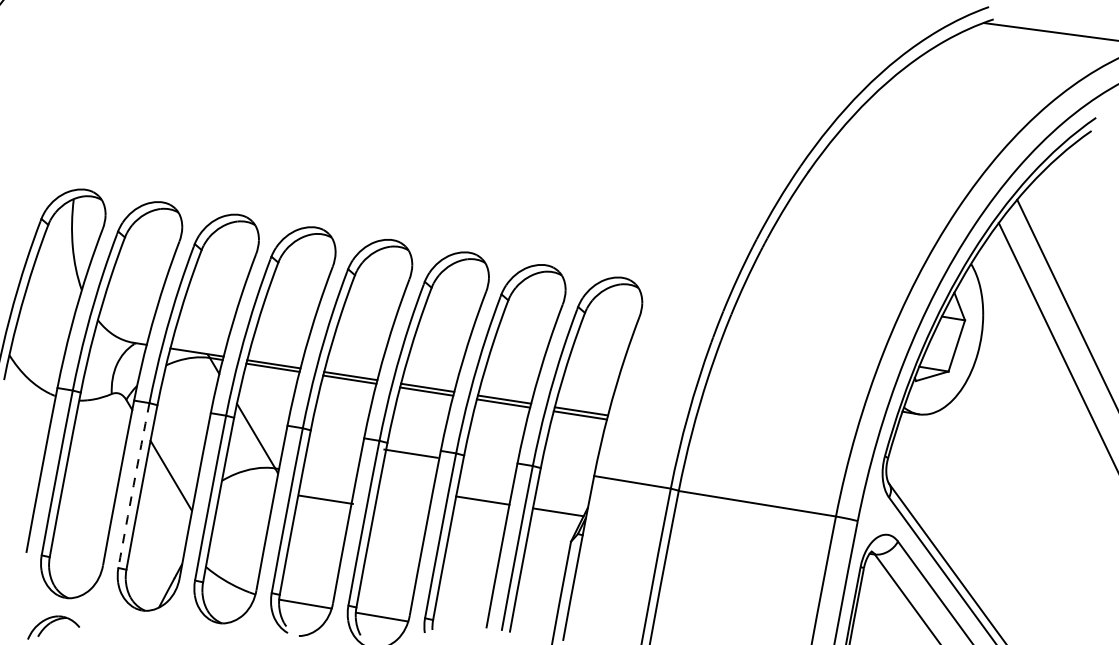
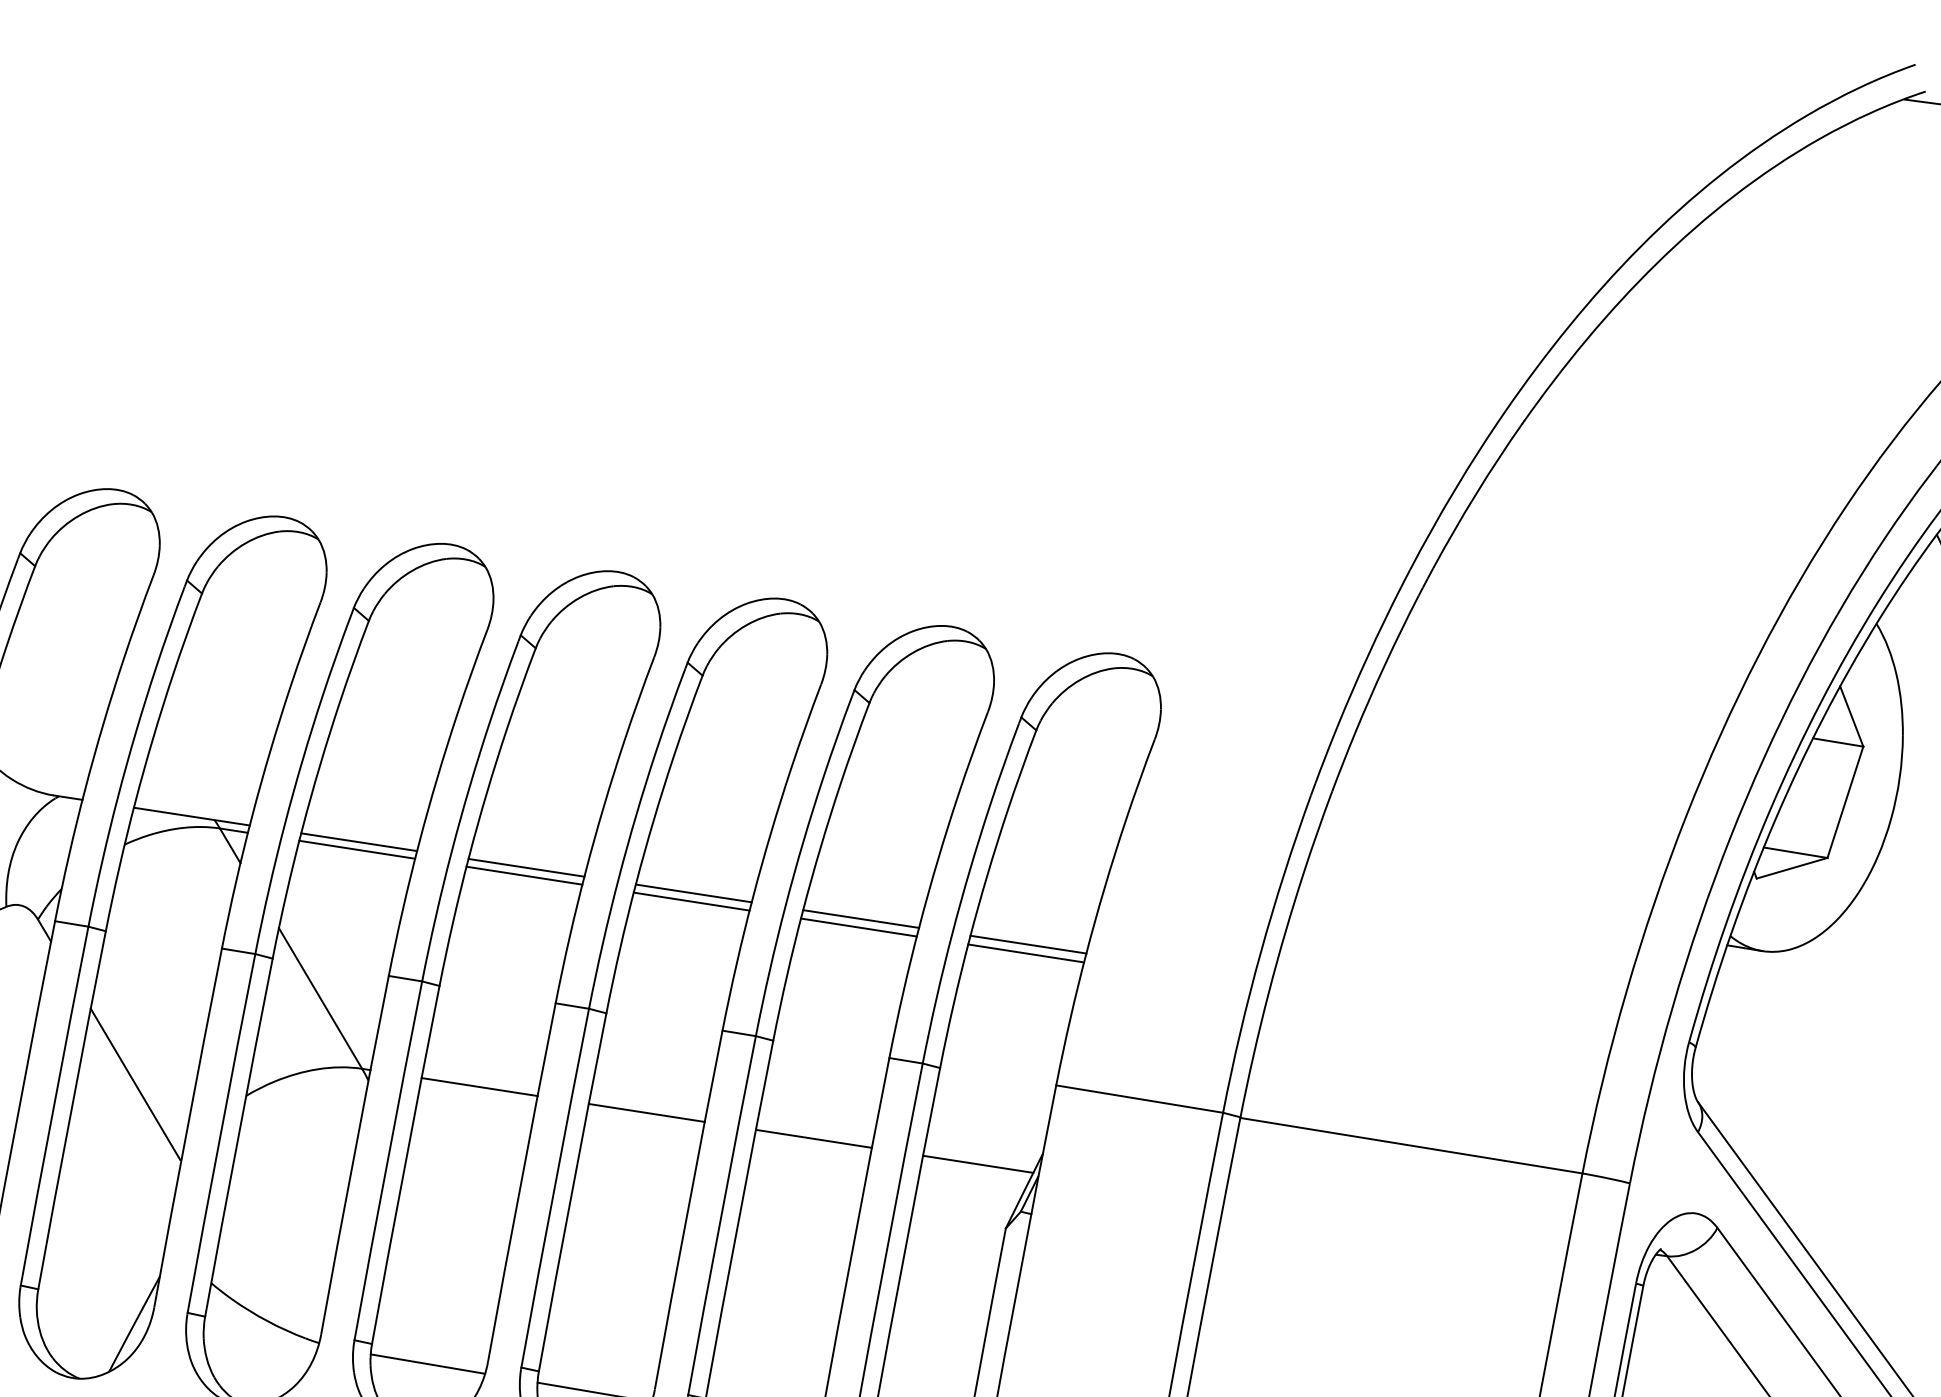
line: (410, 453) -> (645, 1112), moved
arc: (133, 485) -> (53, 1105), dashed -> solid
line: (325, 499) -> (478, 1086), moved

